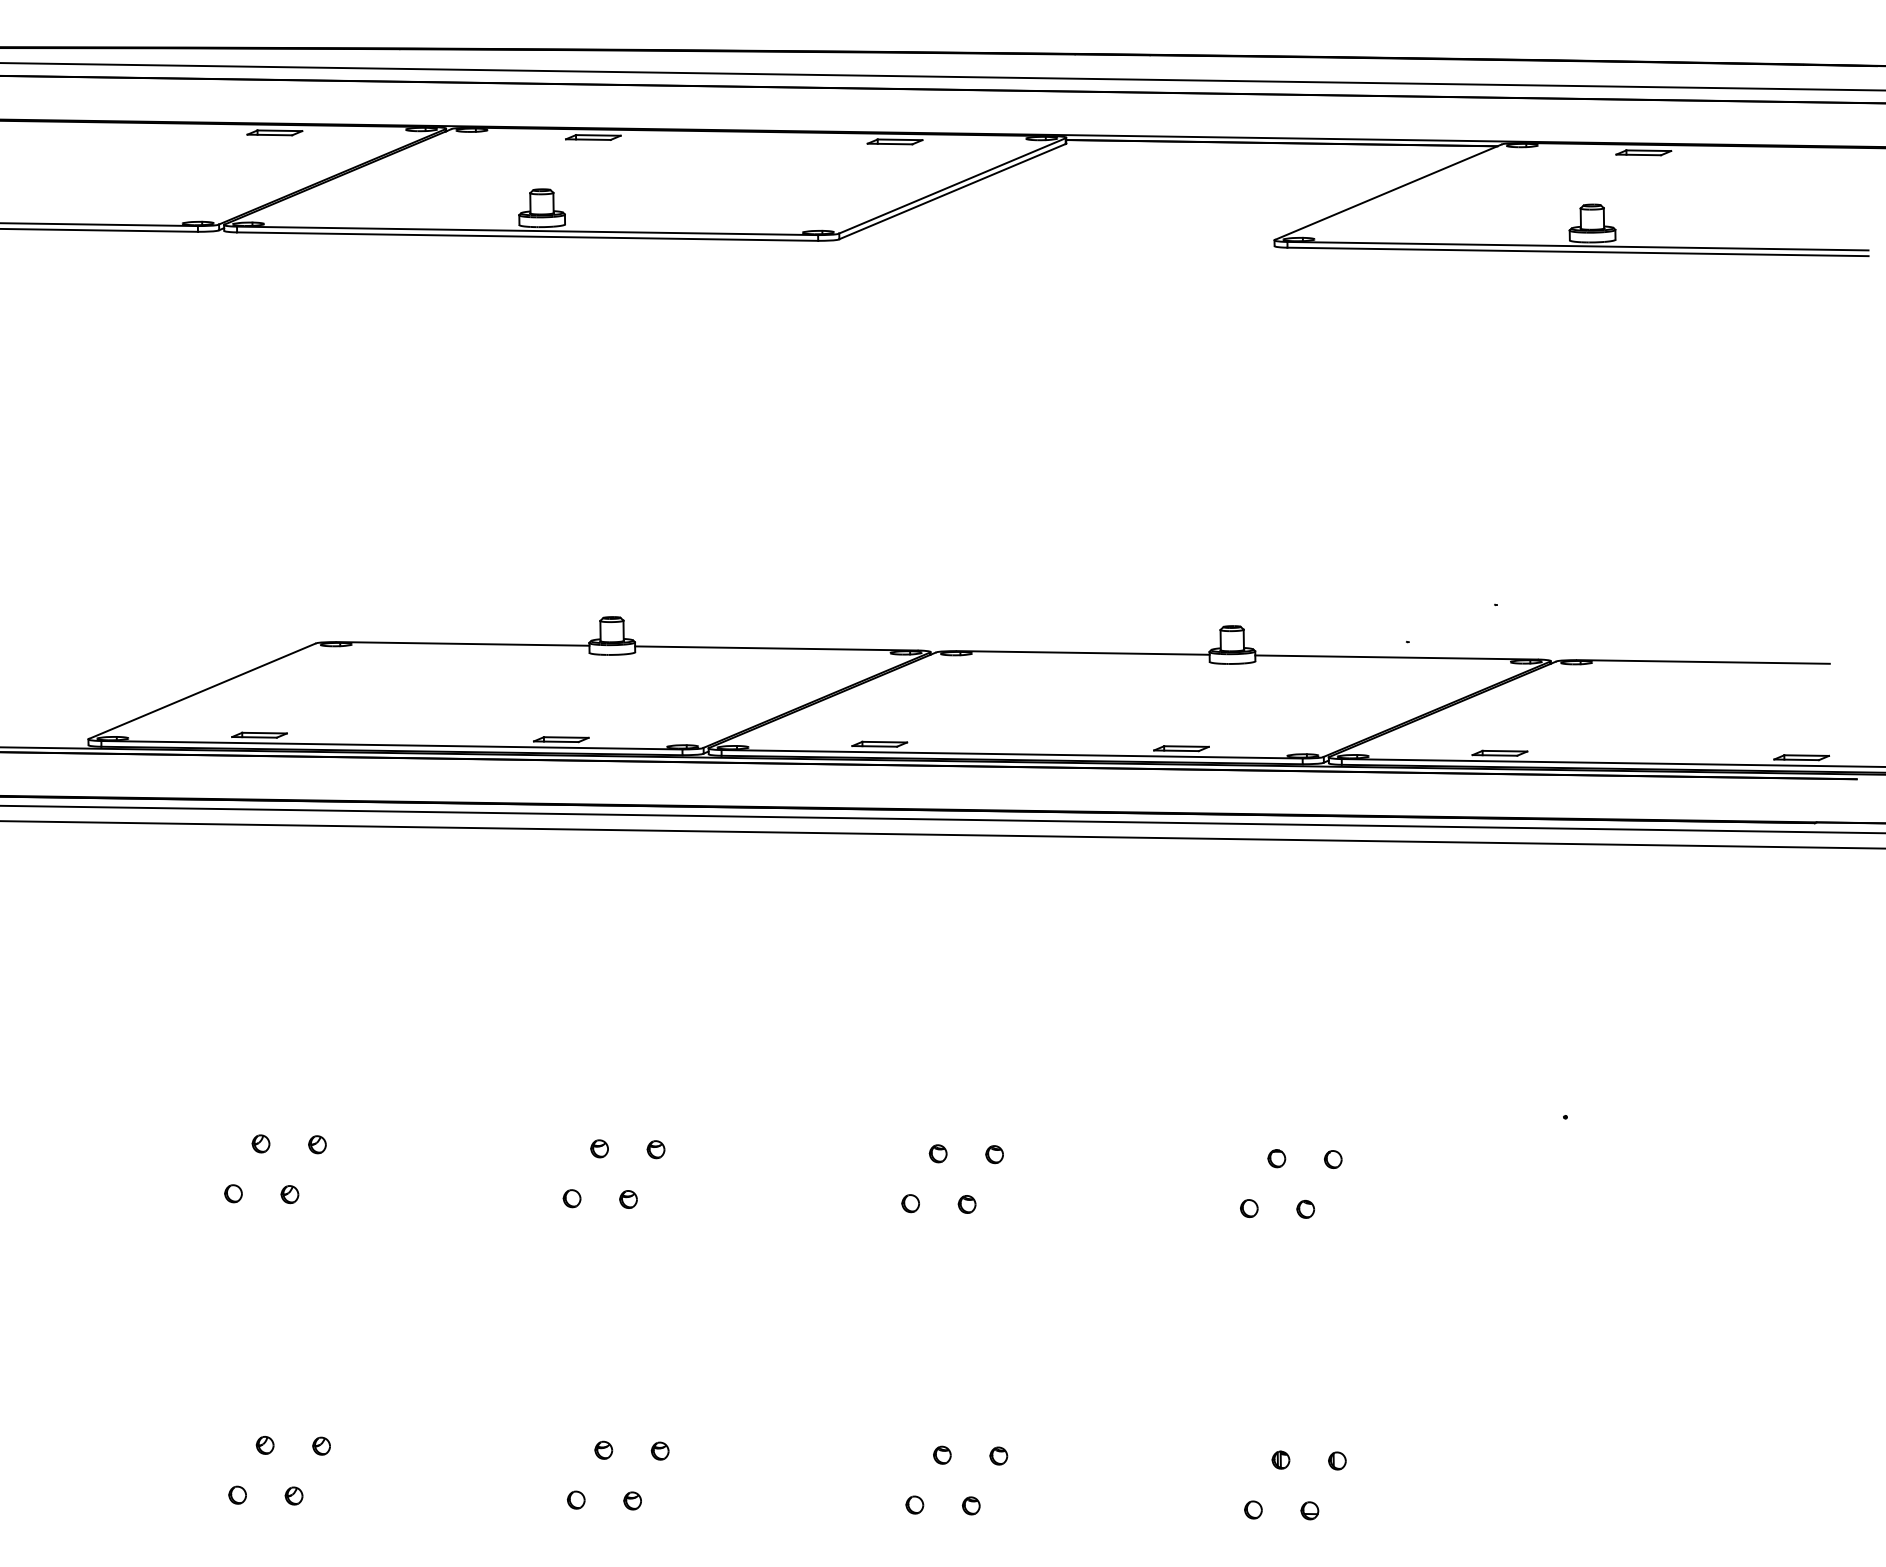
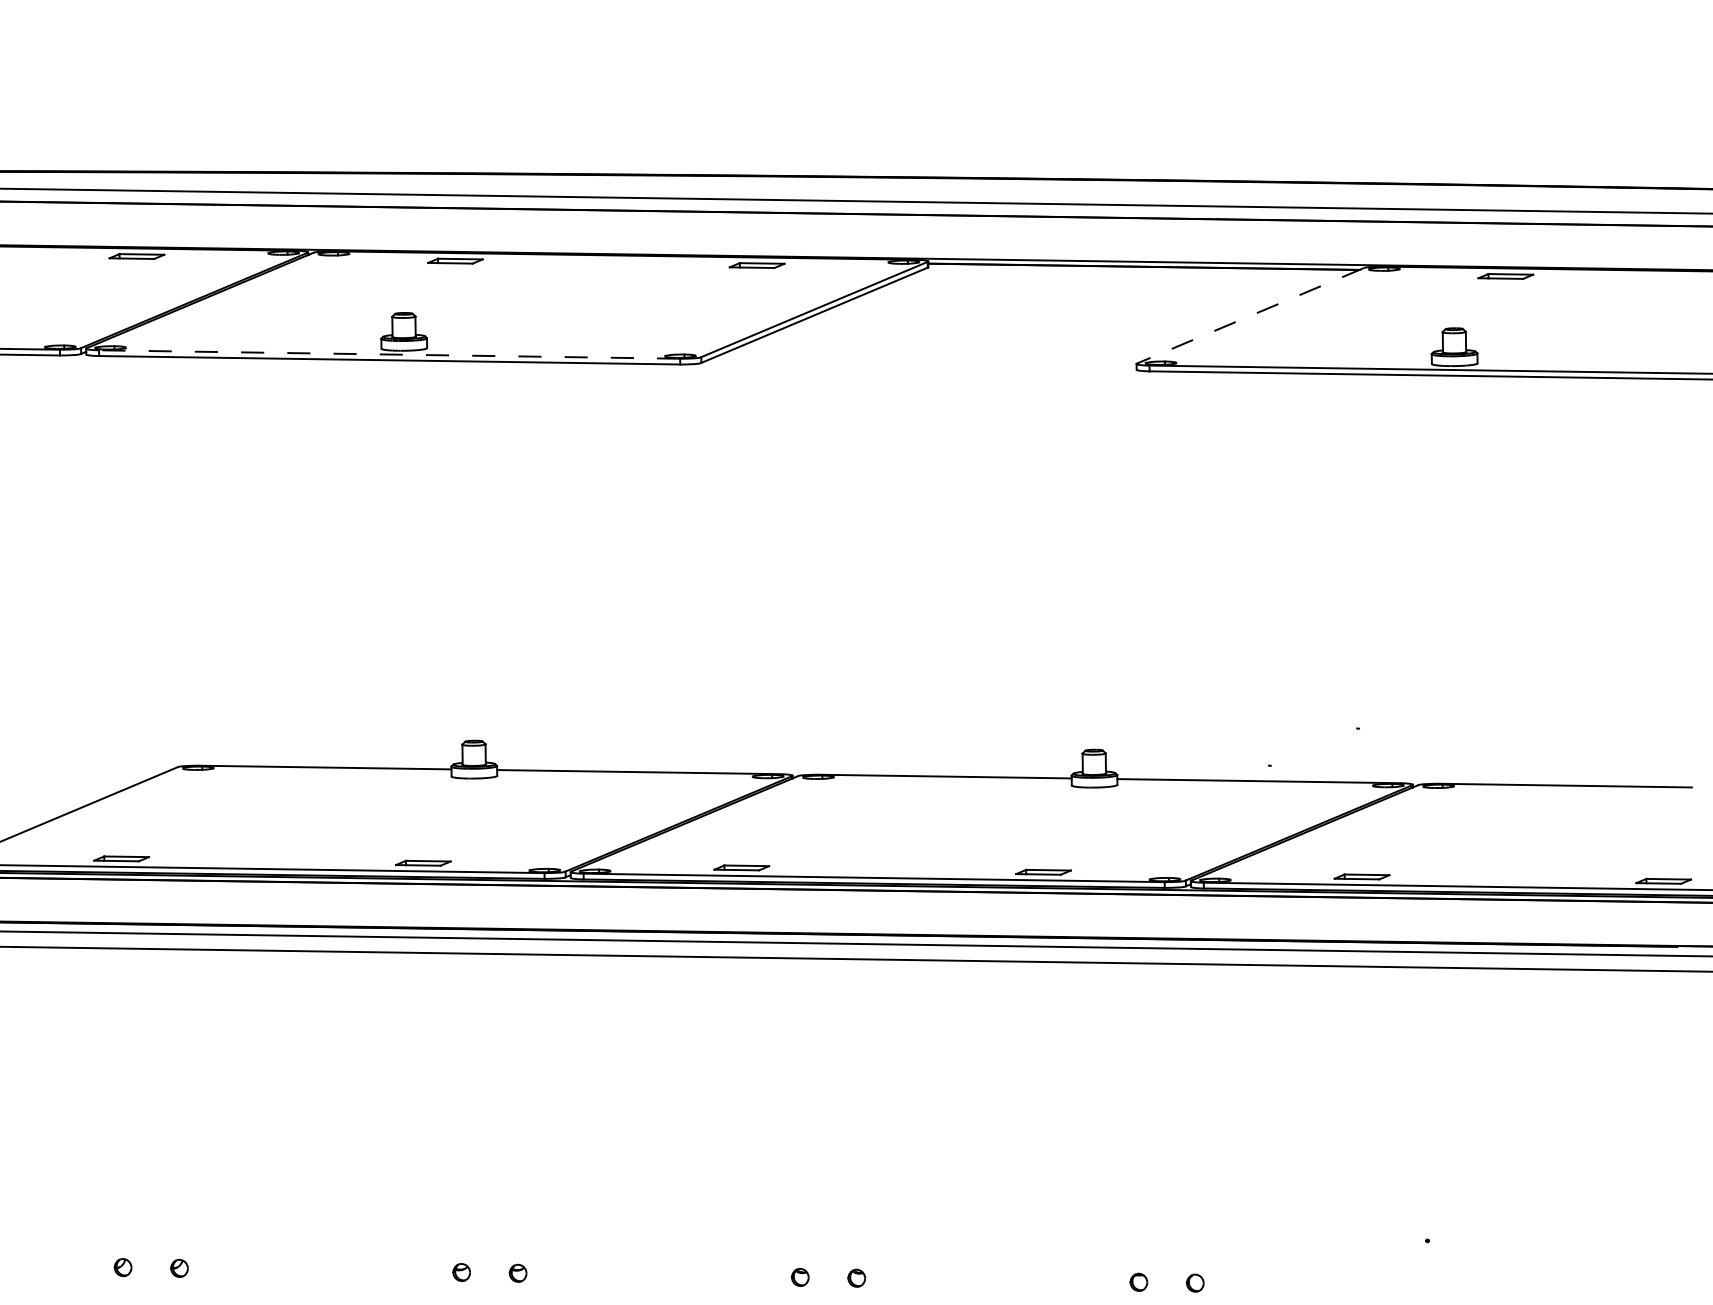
line: (1388, 192) -> (1250, 316), solid -> dashed
line: (527, 230) -> (389, 354), solid -> dashed

